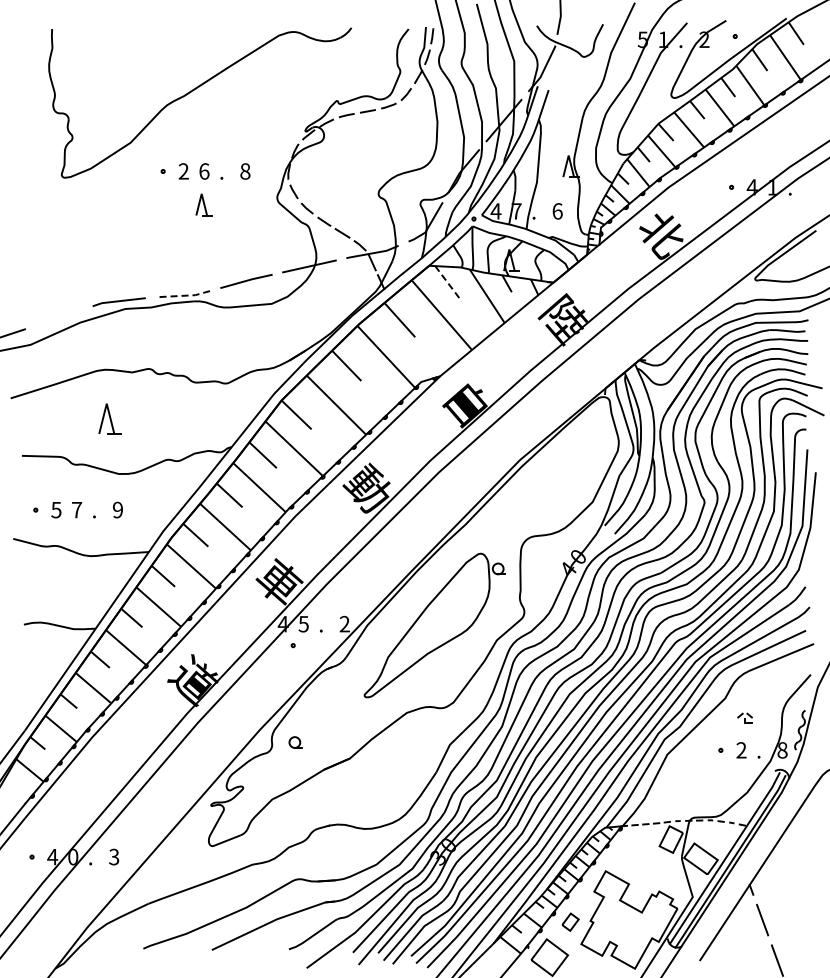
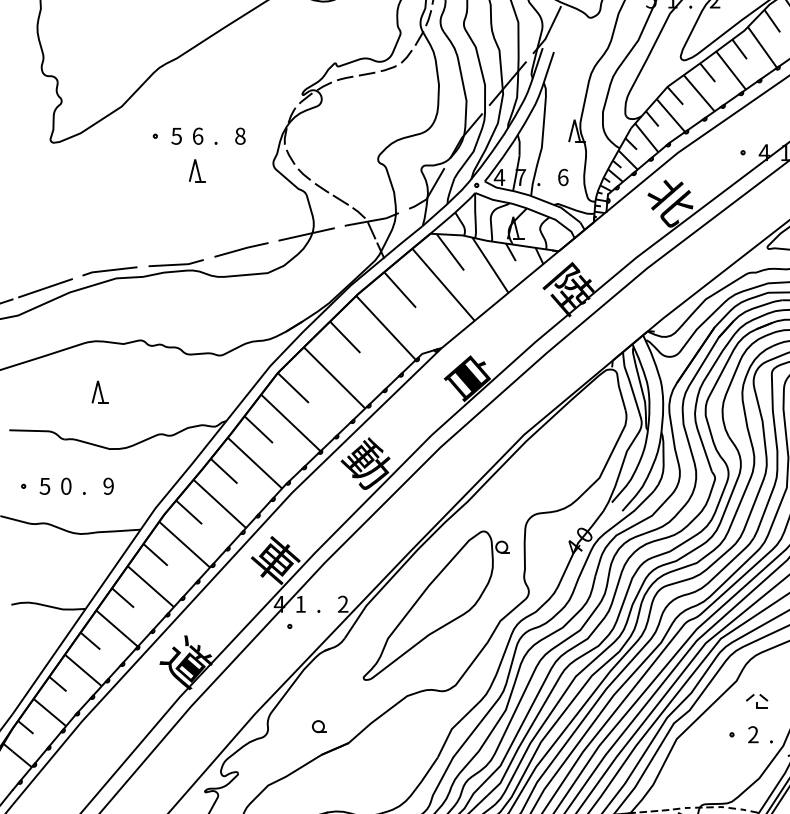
text: (183, 171) -> (176, 136), 2 -> 5
line: (448, 284) -> (450, 253), dashed -> solid
line: (184, 295) -> (177, 264), dashed -> solid
line: (56, 318) -> (45, 288), added
part: (109, 419) -> (99, 392), size x0.71
text: (77, 509) -> (66, 485), 7 -> 0
text: (303, 624) -> (300, 604), 5 -> 1
part: (744, 717) -> (756, 700), size x1.43
part: (295, 742) -> (319, 726), moved

